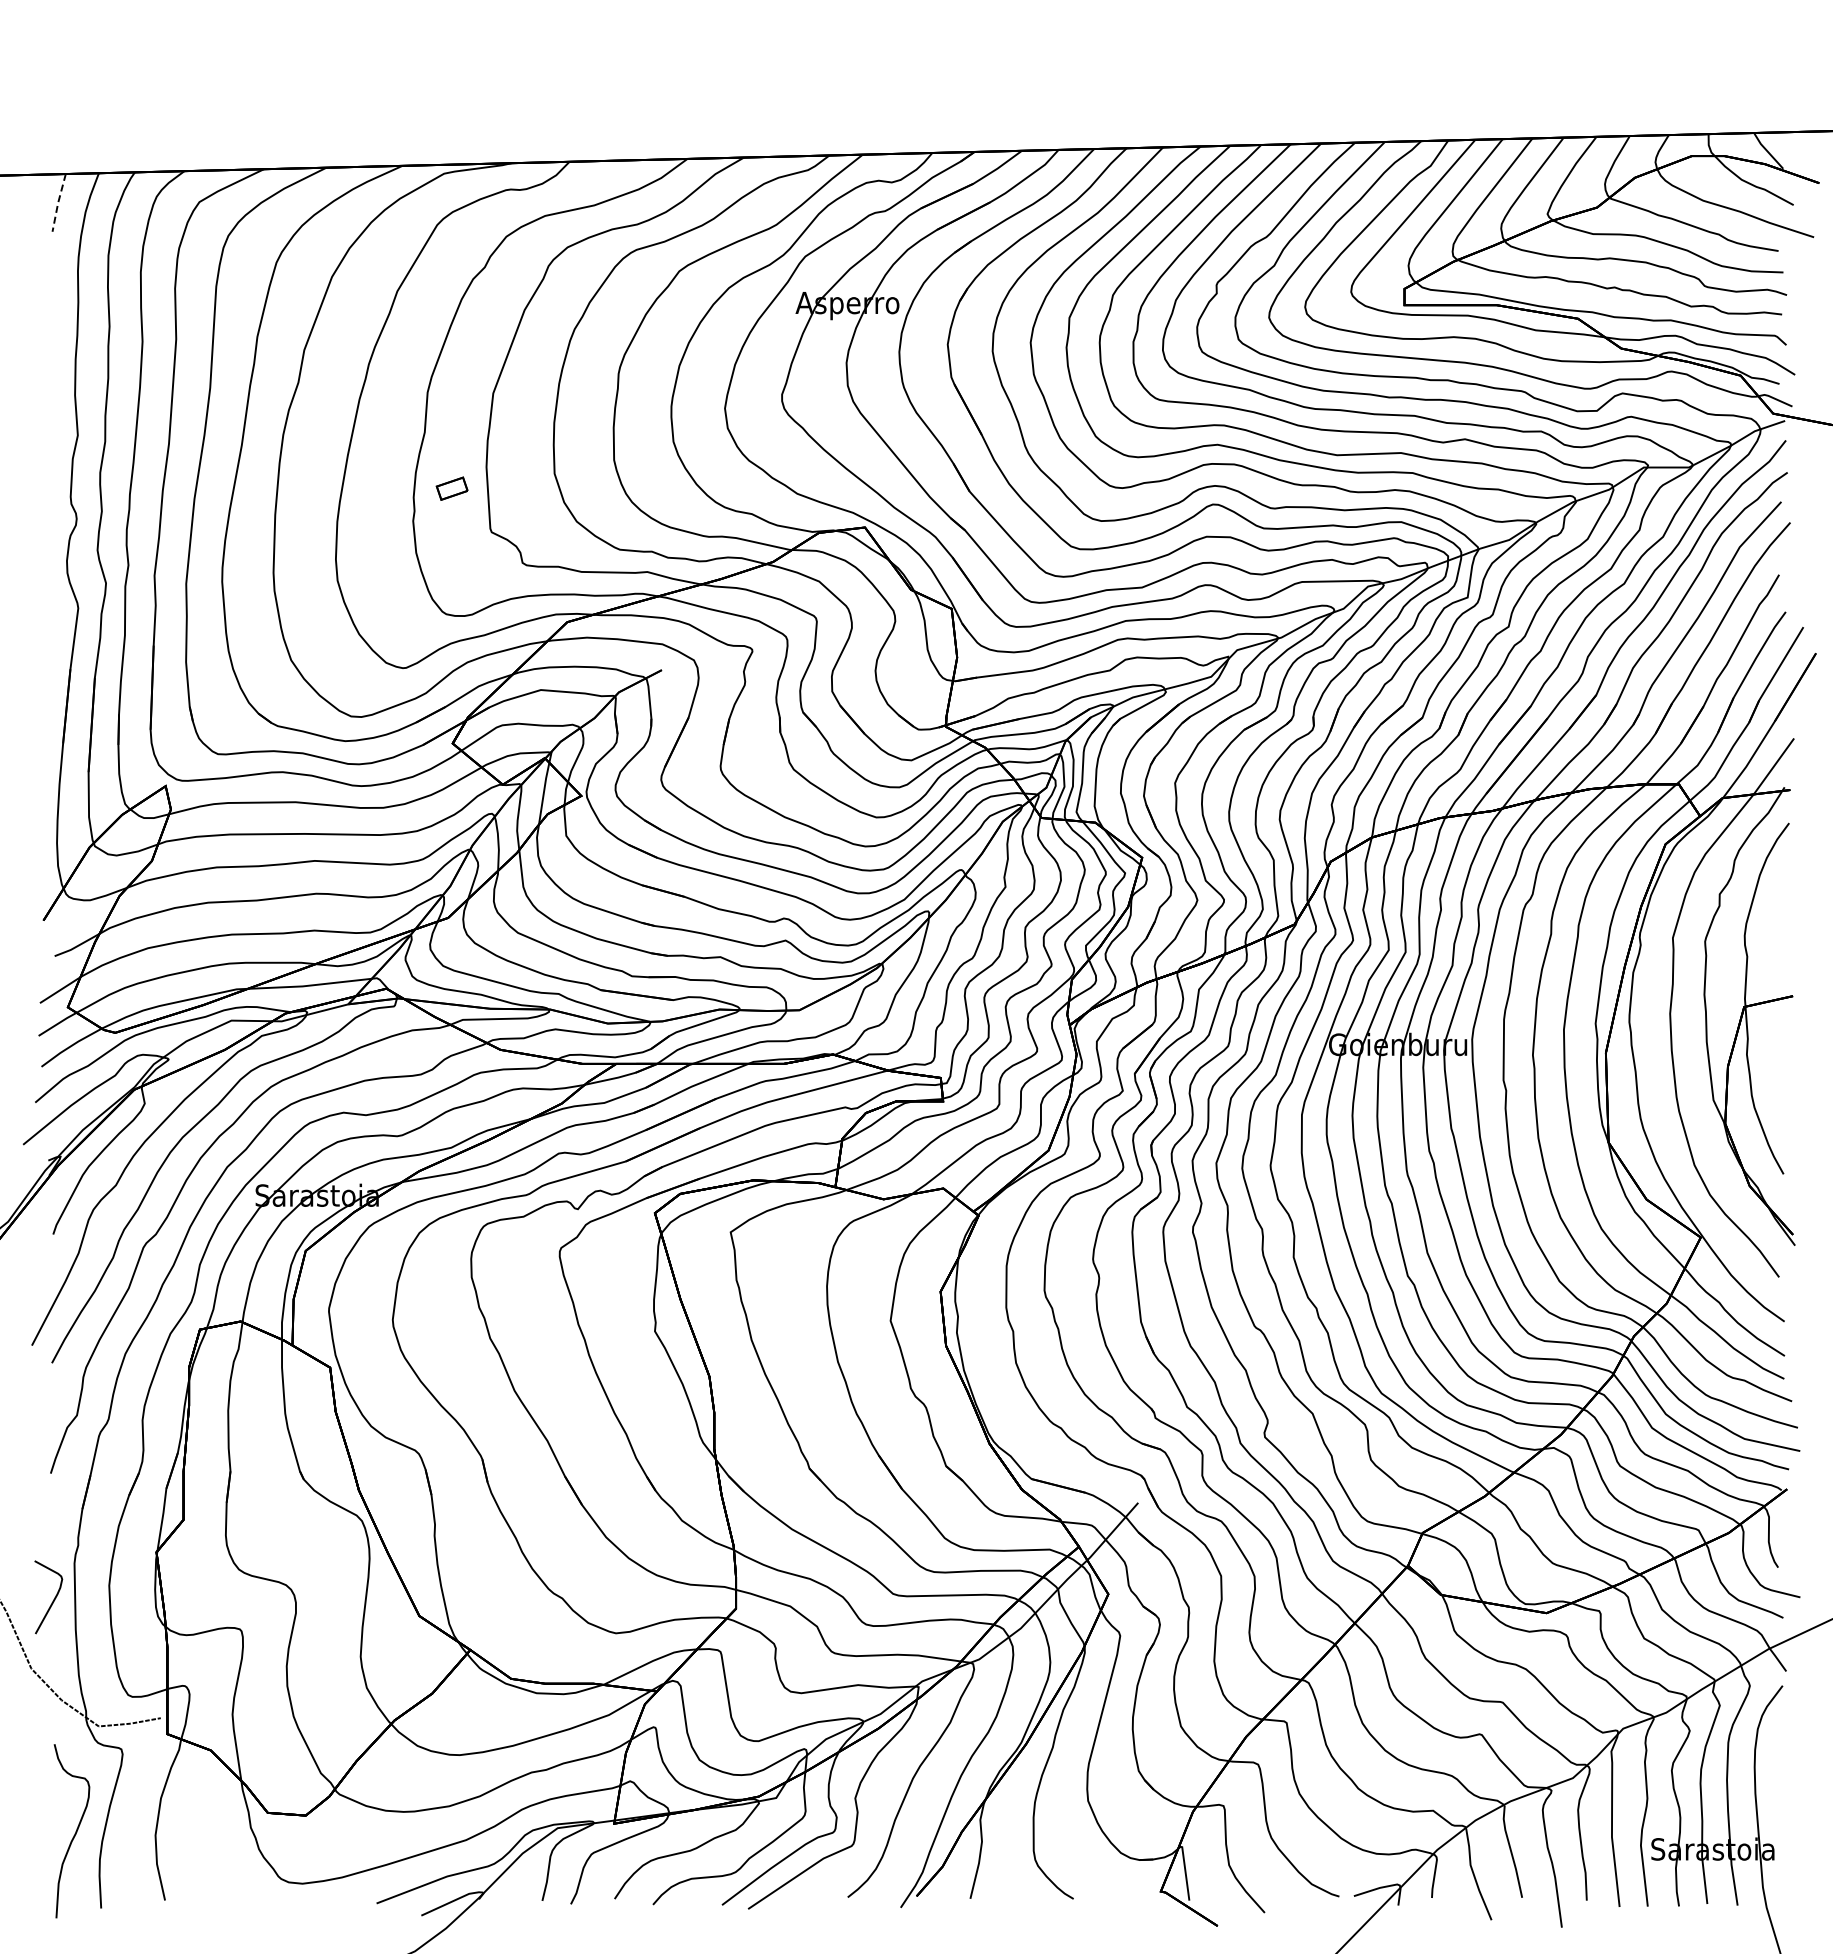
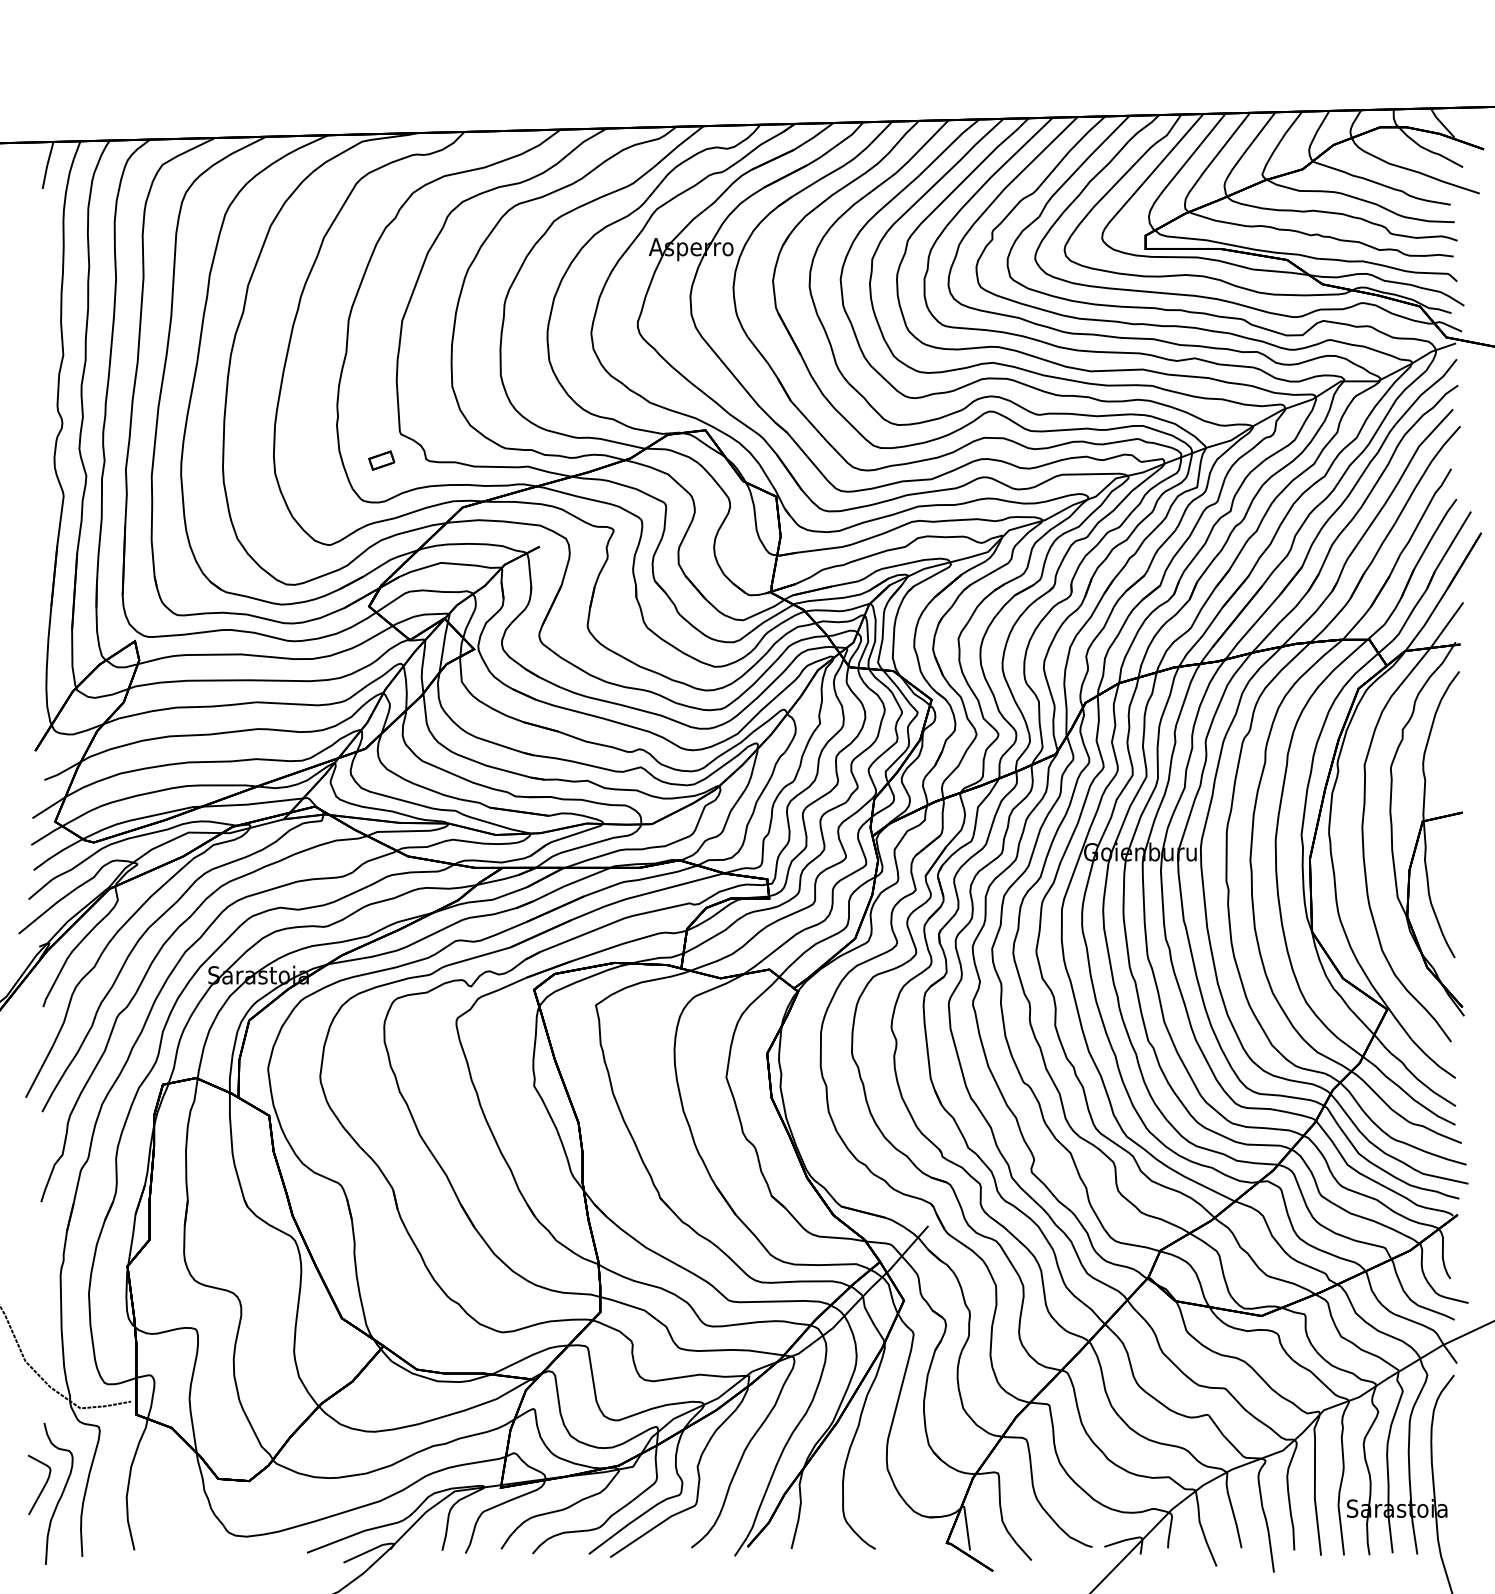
line: (58, 202) -> (47, 165), dashed -> solid
part: (451, 488) -> (381, 460), moved
curve: (53, 1599) -> (43, 1486), moved

